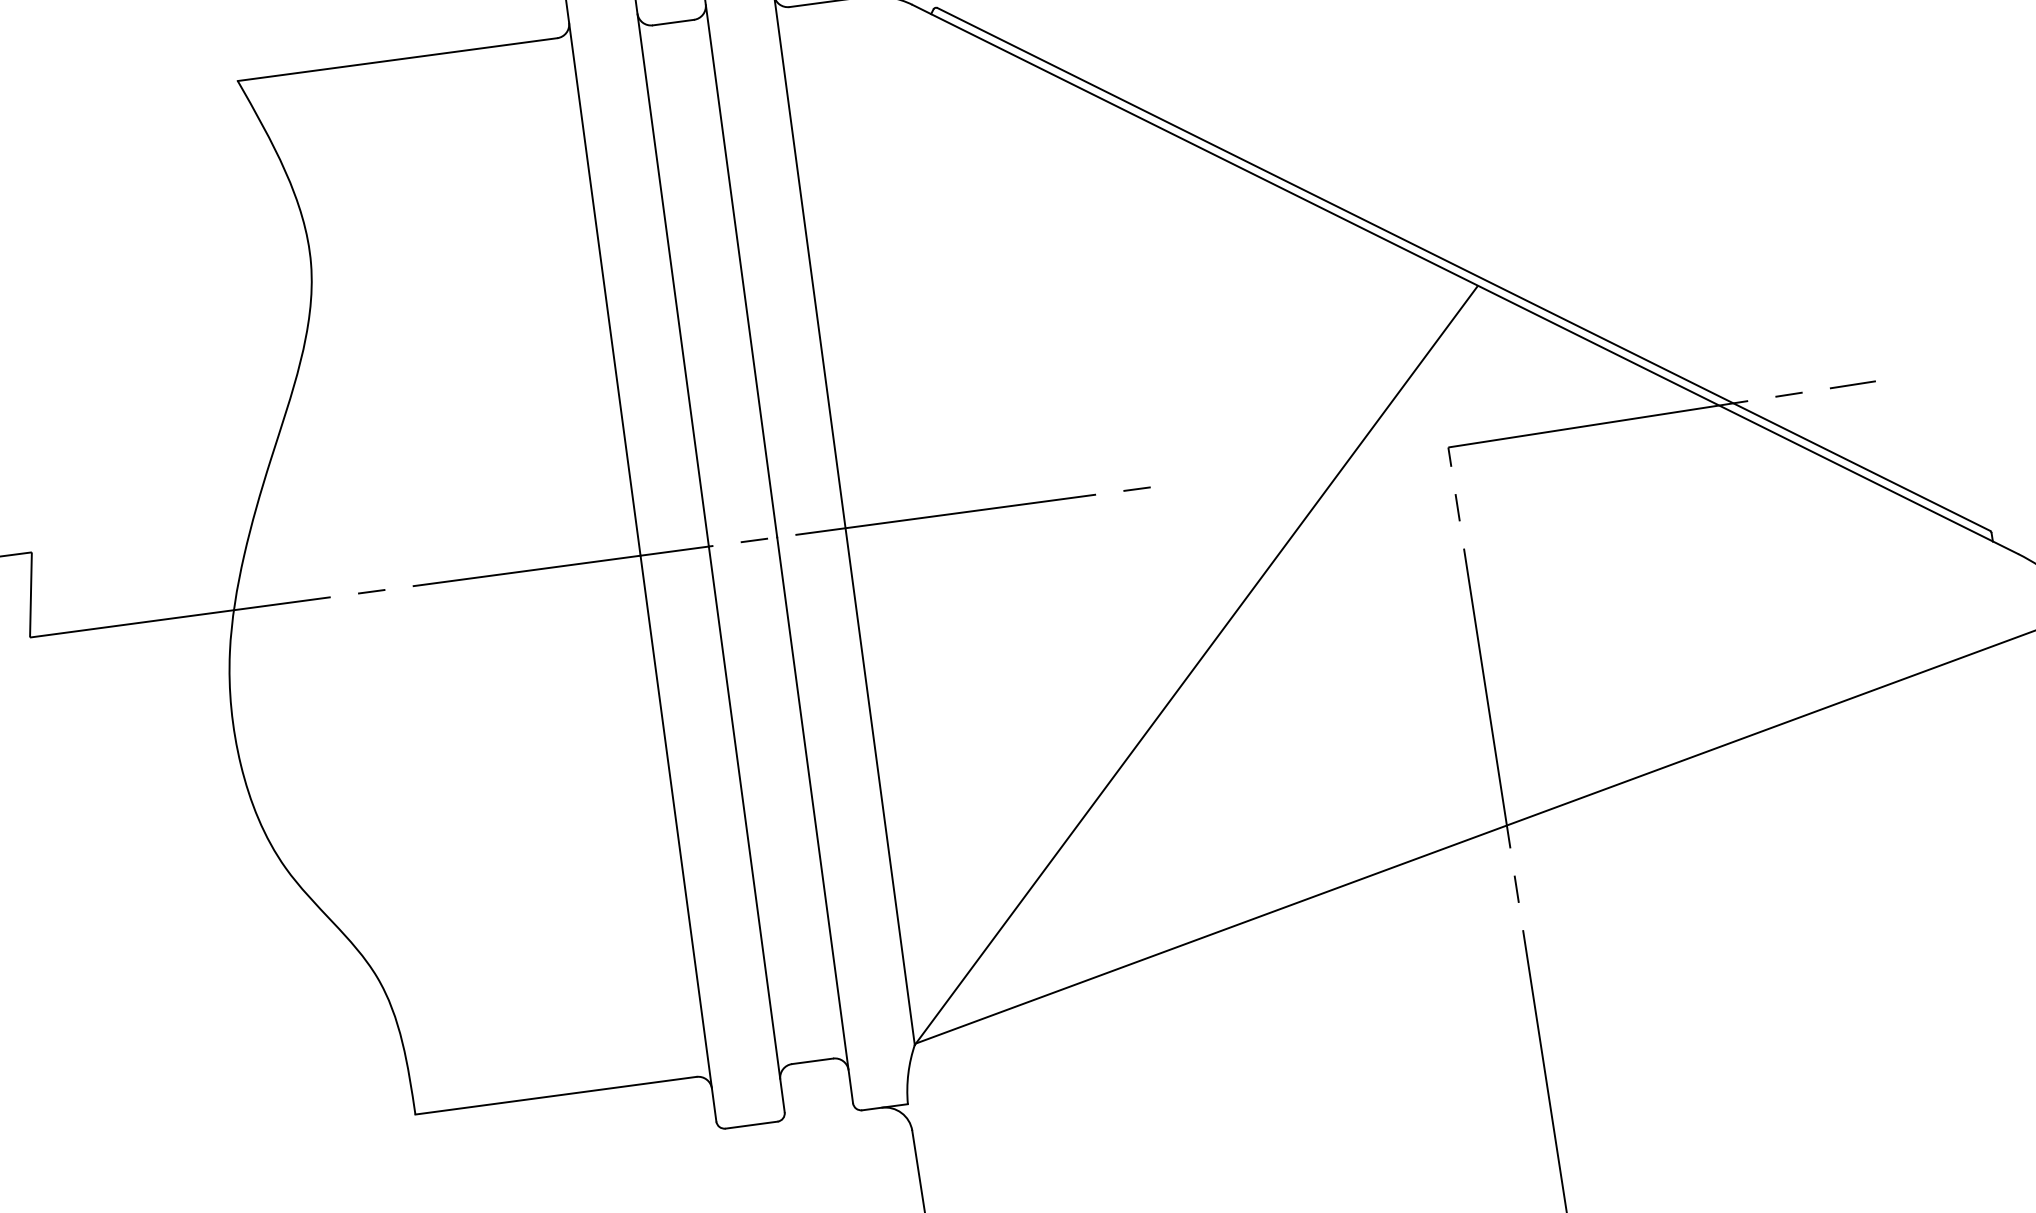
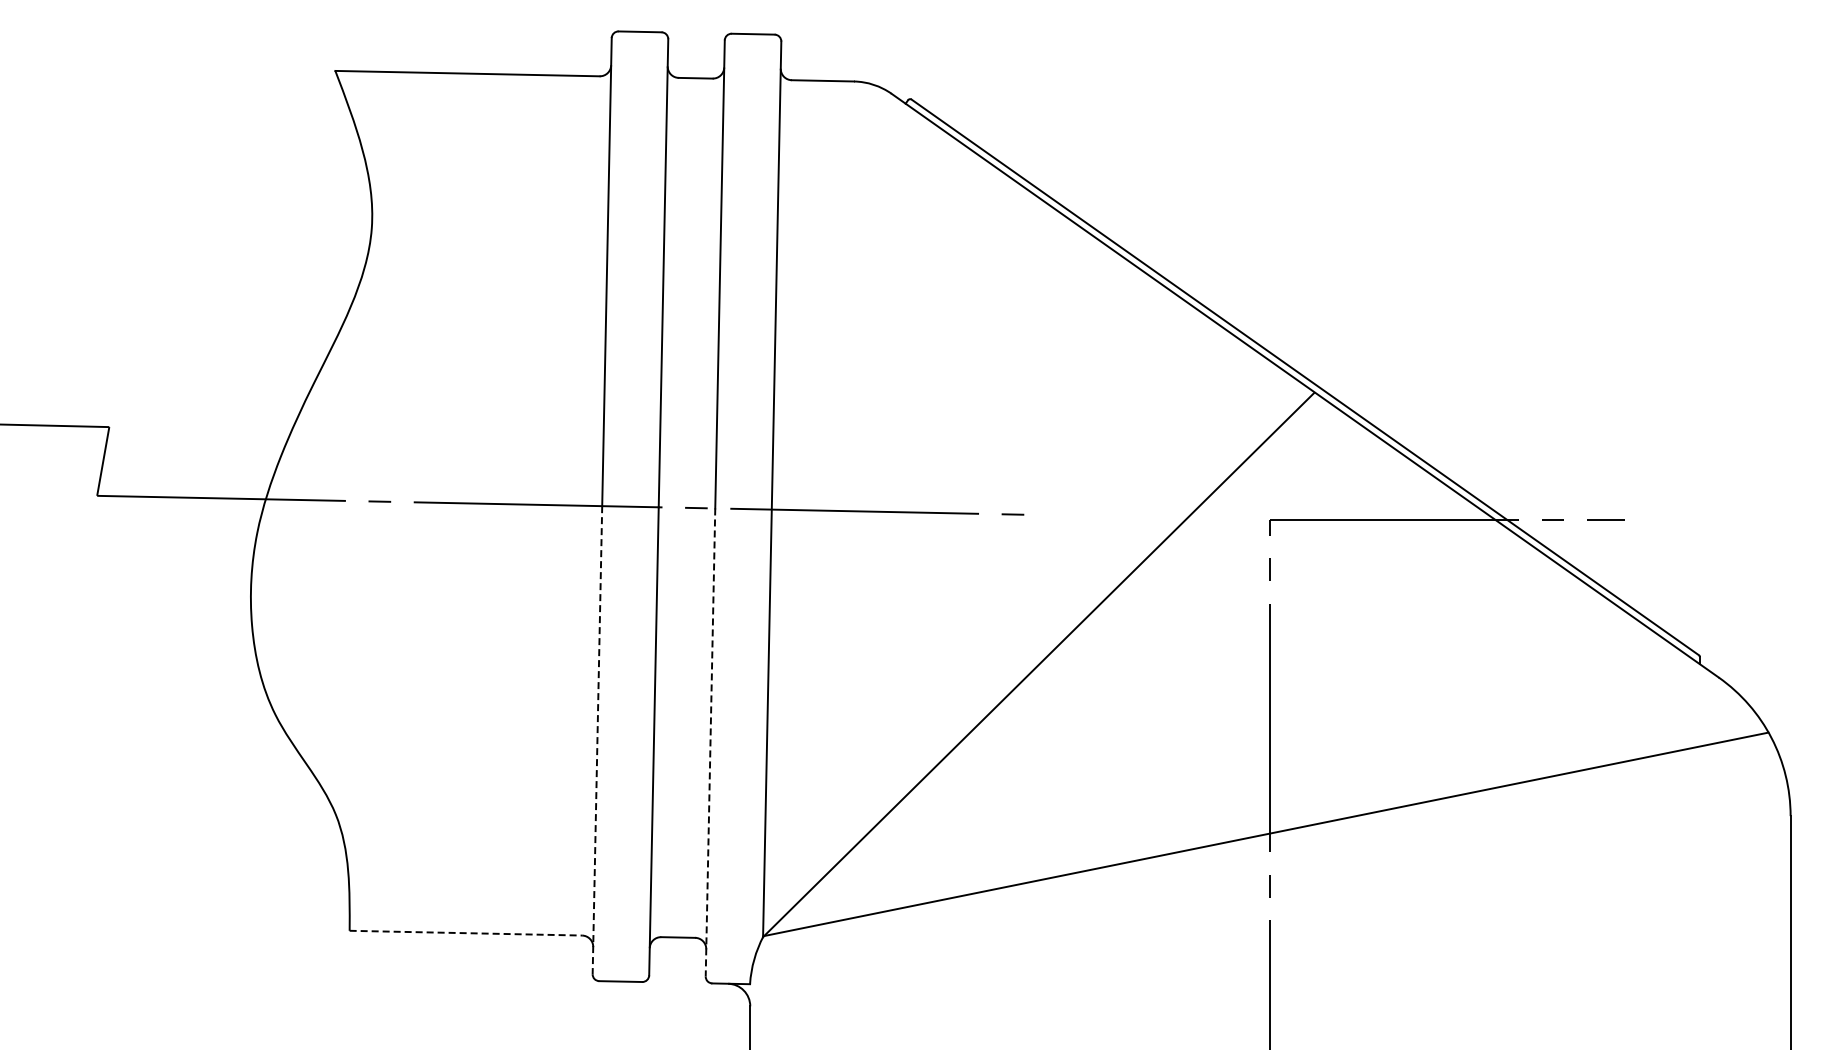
line: (815, 820) -> (710, 742), solid -> dashed
line: (678, 838) -> (597, 740), solid -> dashed
line: (556, 1095) -> (466, 933), solid -> dashed

